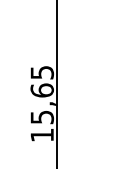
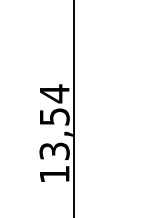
text: (41, 94) -> (53, 121), 15,65 -> 13,54

